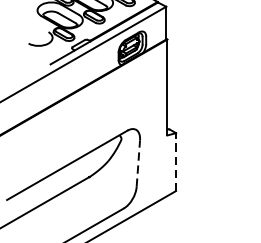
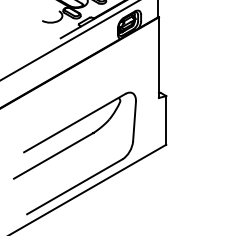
line: (176, 160) -> (166, 119), dashed -> solid
line: (138, 163) -> (134, 121), dashed -> solid

